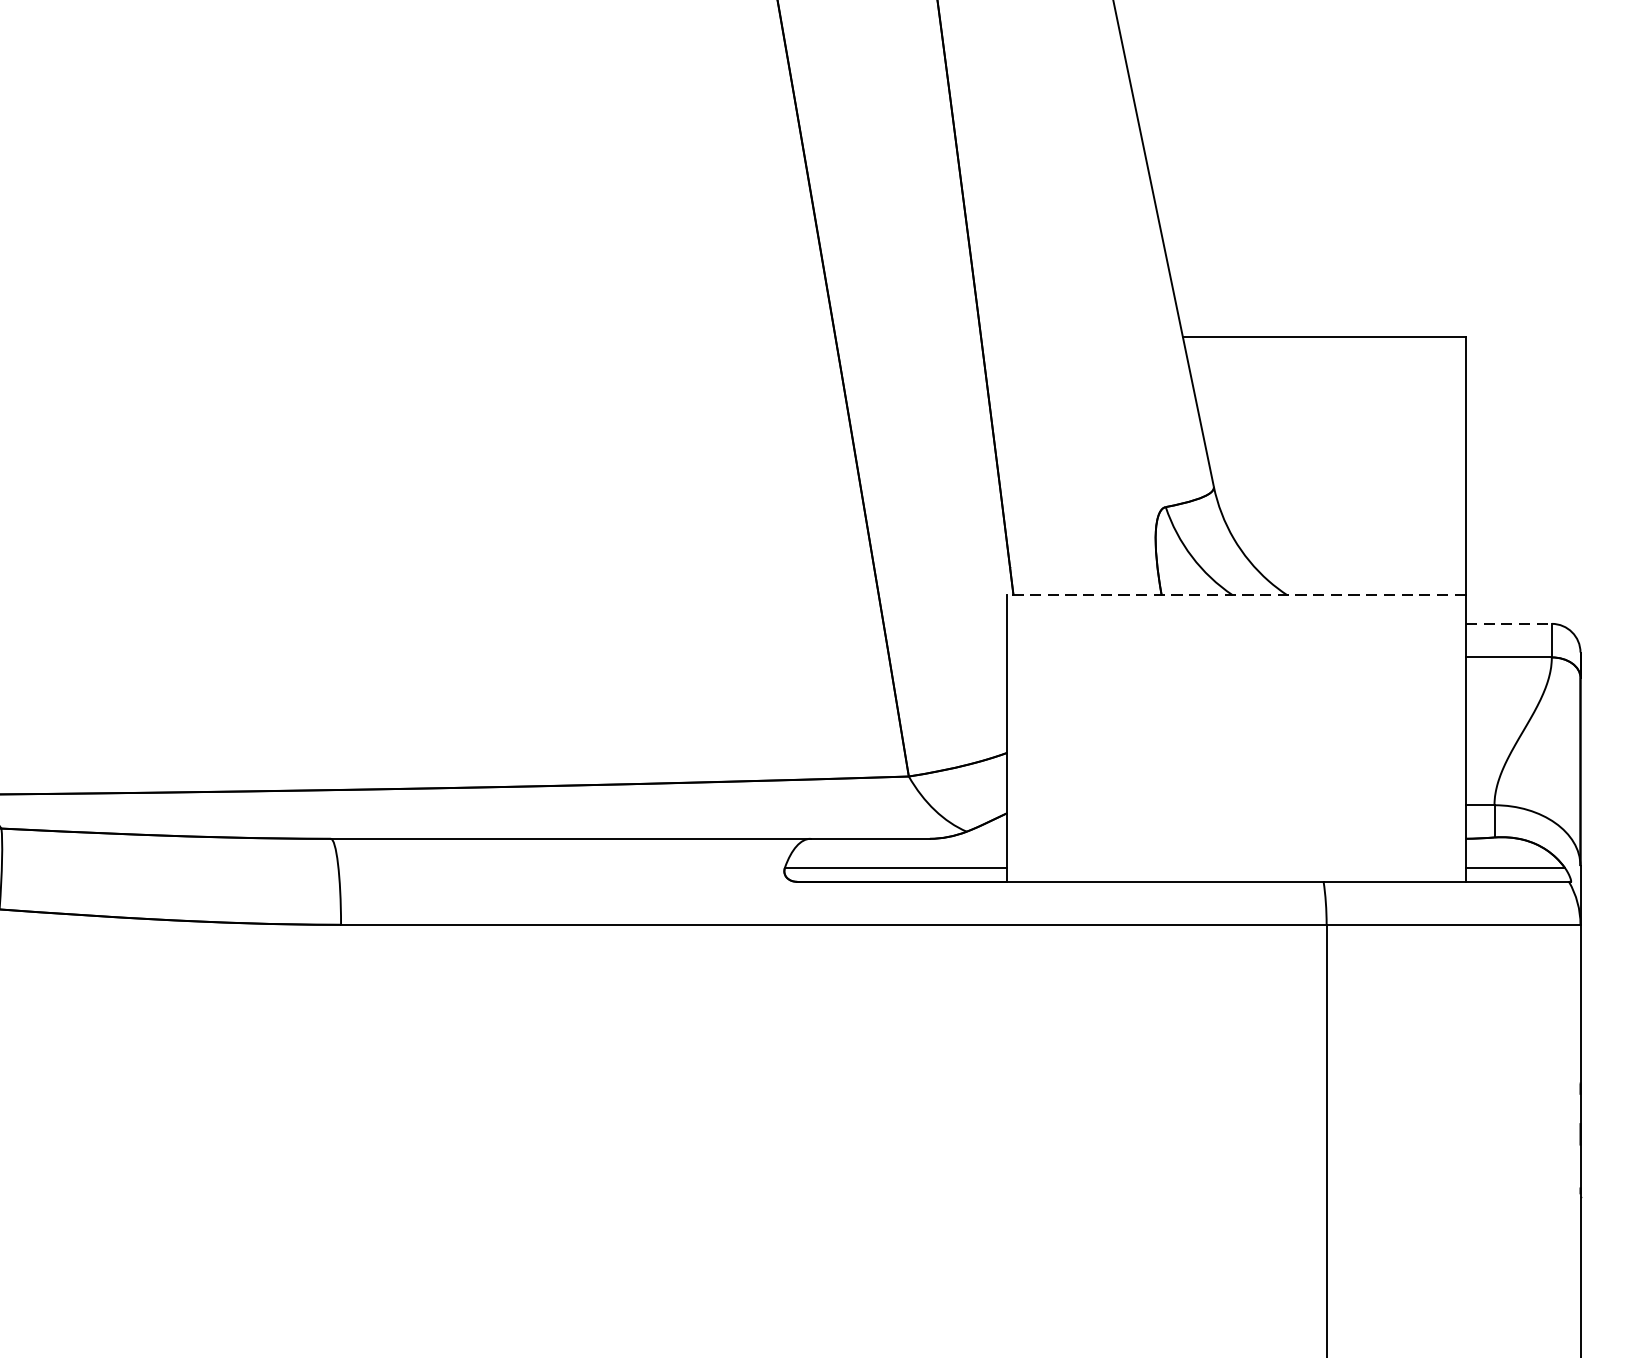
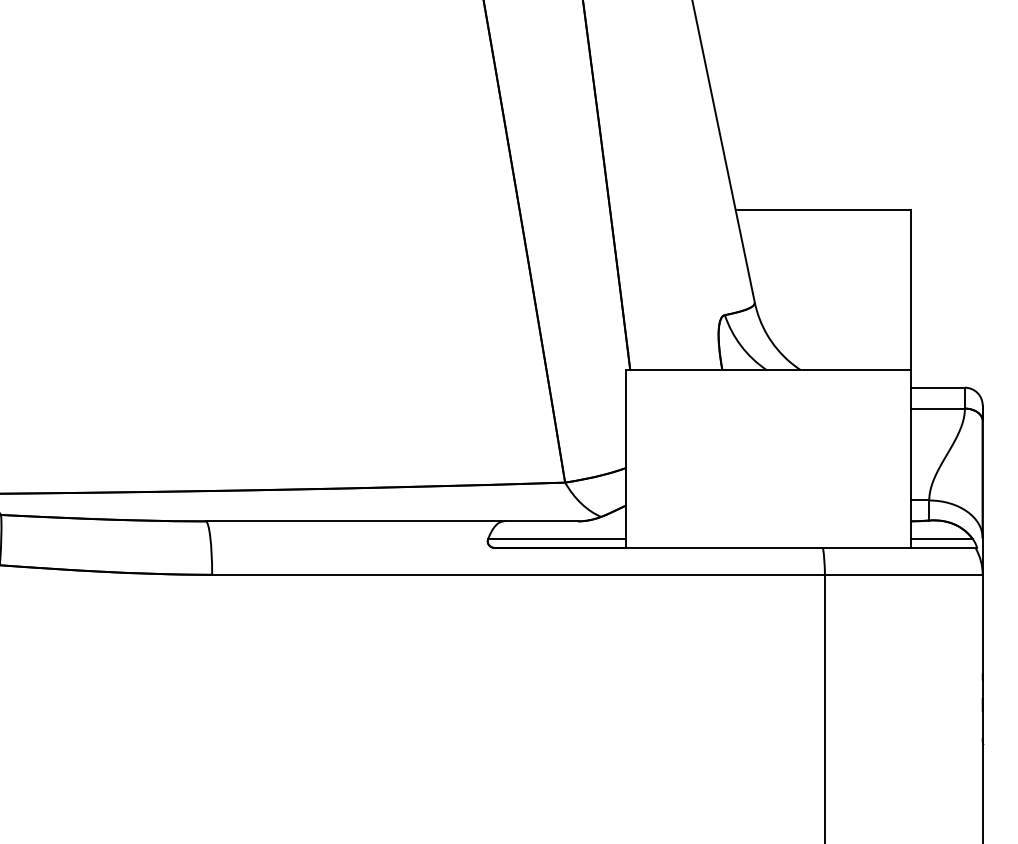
line: (1235, 594) -> (768, 369), dashed -> solid
line: (1509, 623) -> (938, 387), dashed -> solid

